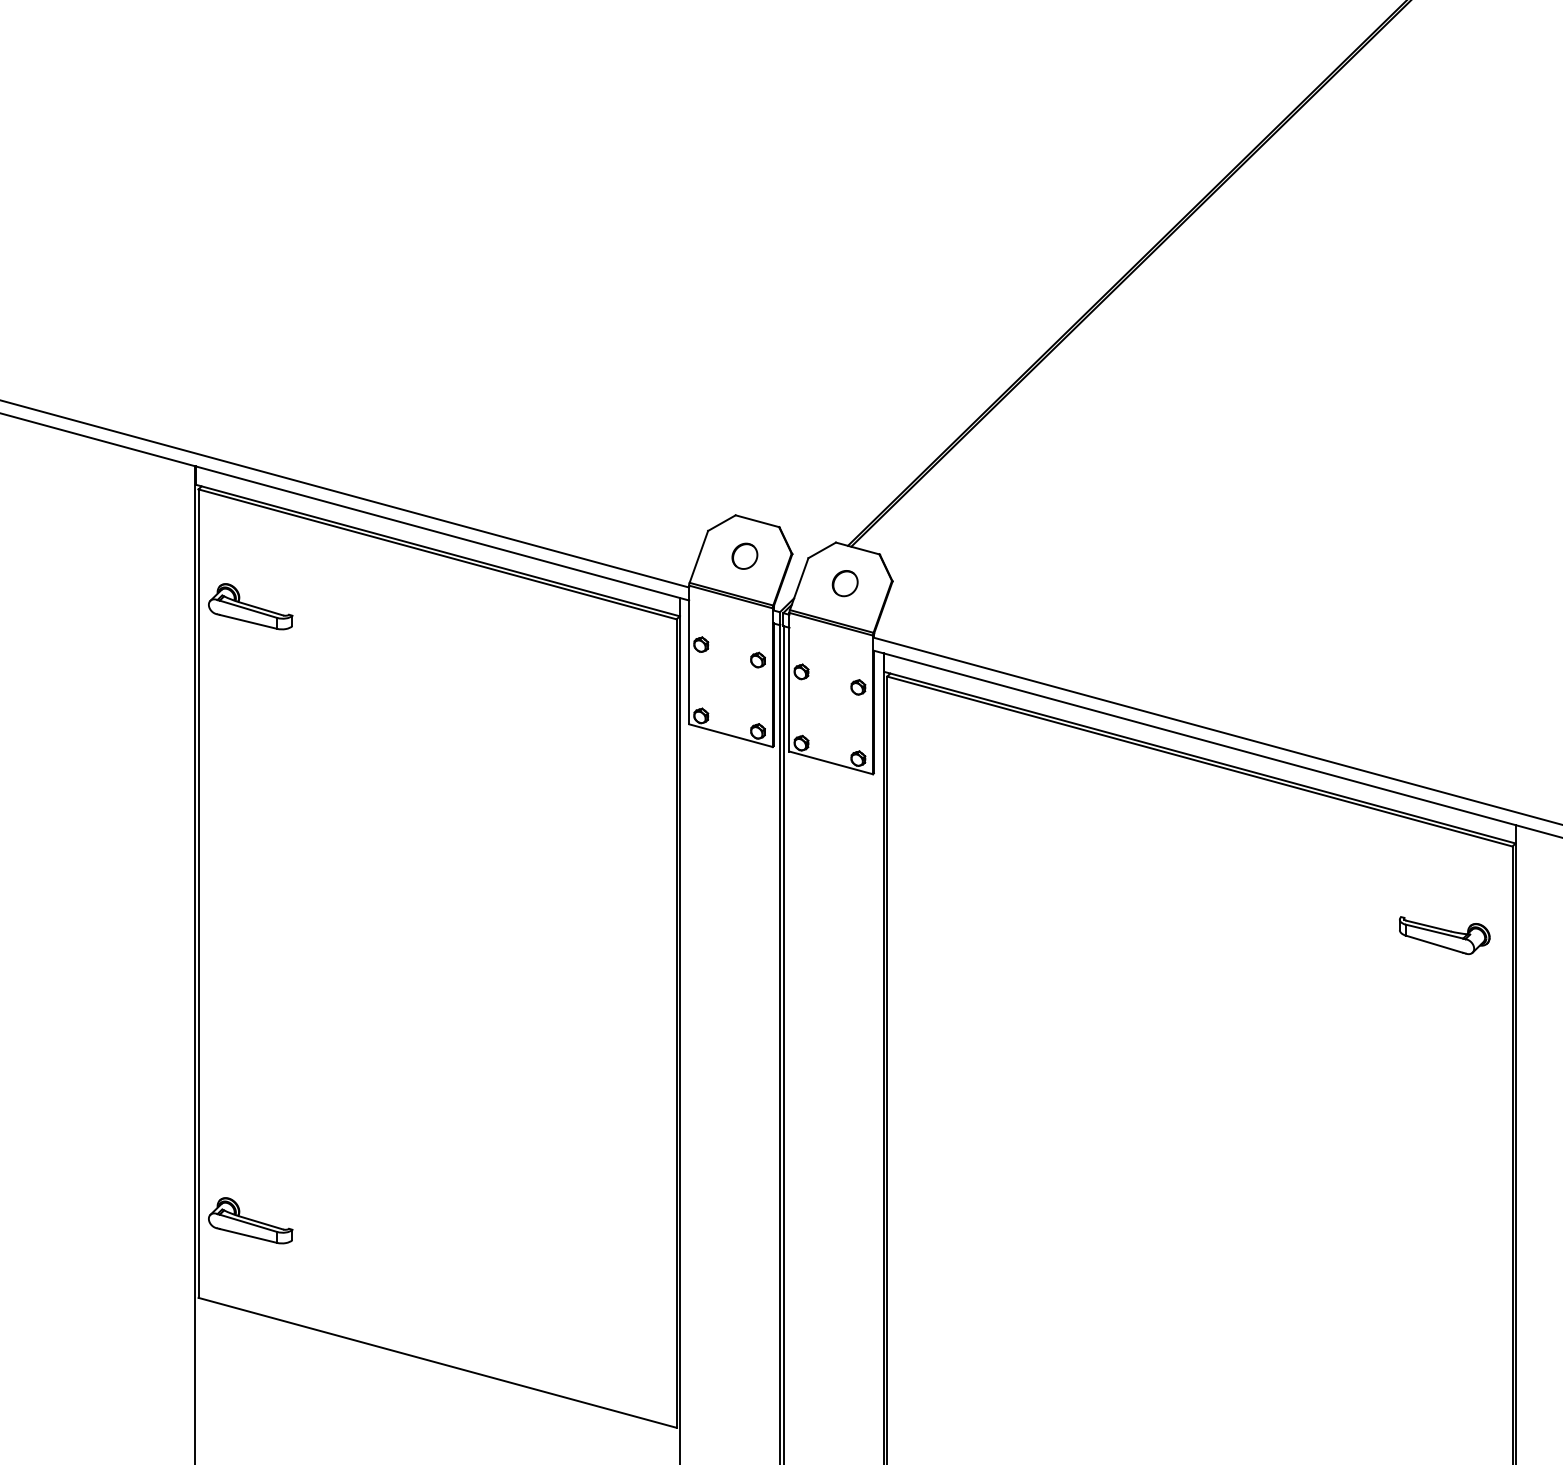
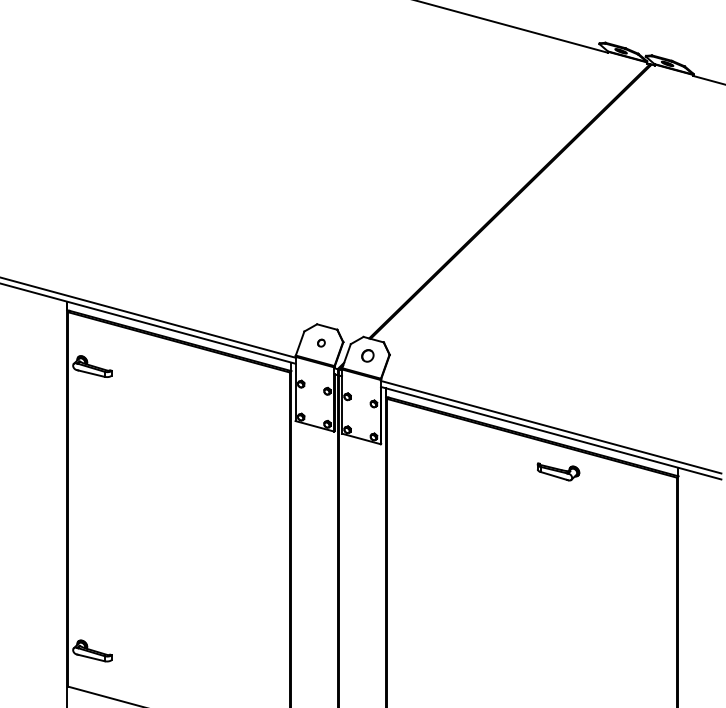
part: (745, 554) -> (321, 342), size x0.6
part: (1444, 934) -> (558, 471), moved

